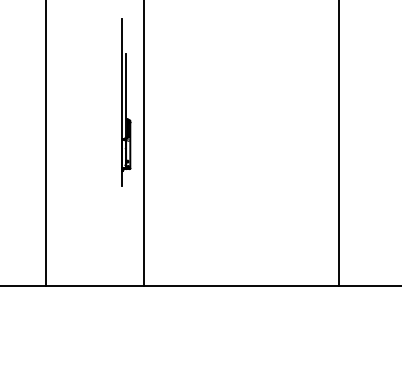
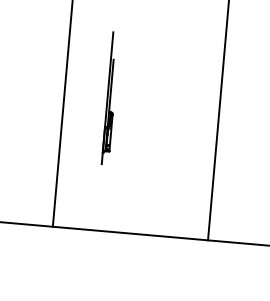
part: (126, 102) -> (110, 98), moved

